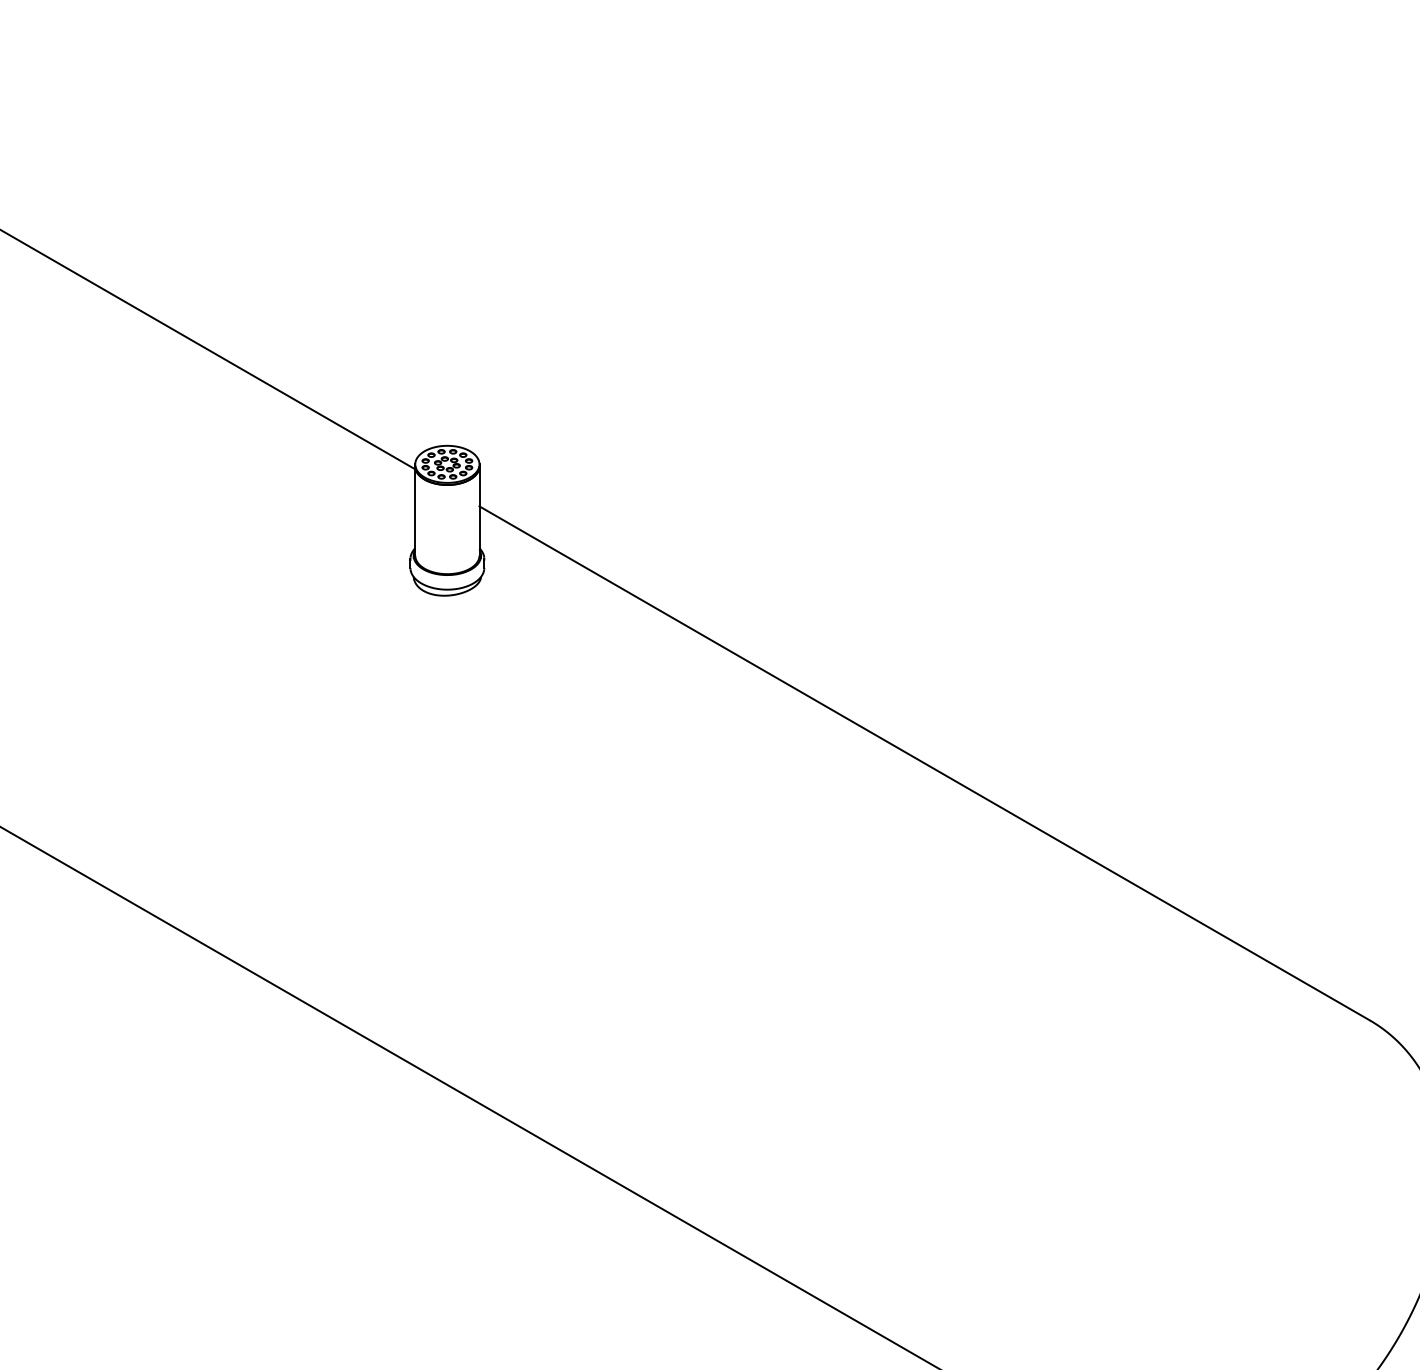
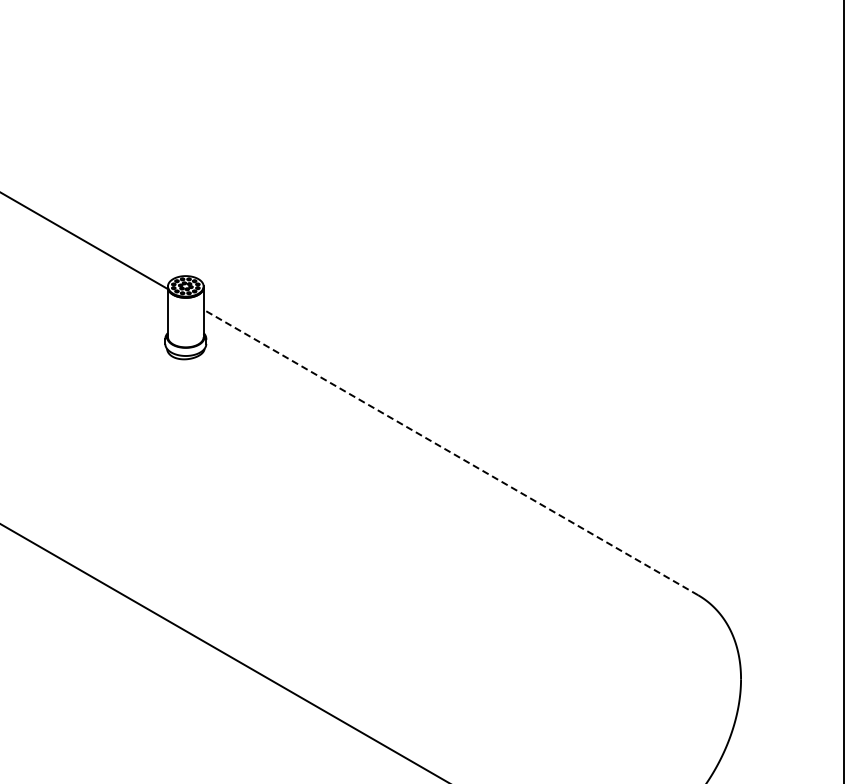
line: (923, 763) -> (450, 452), solid -> dashed

